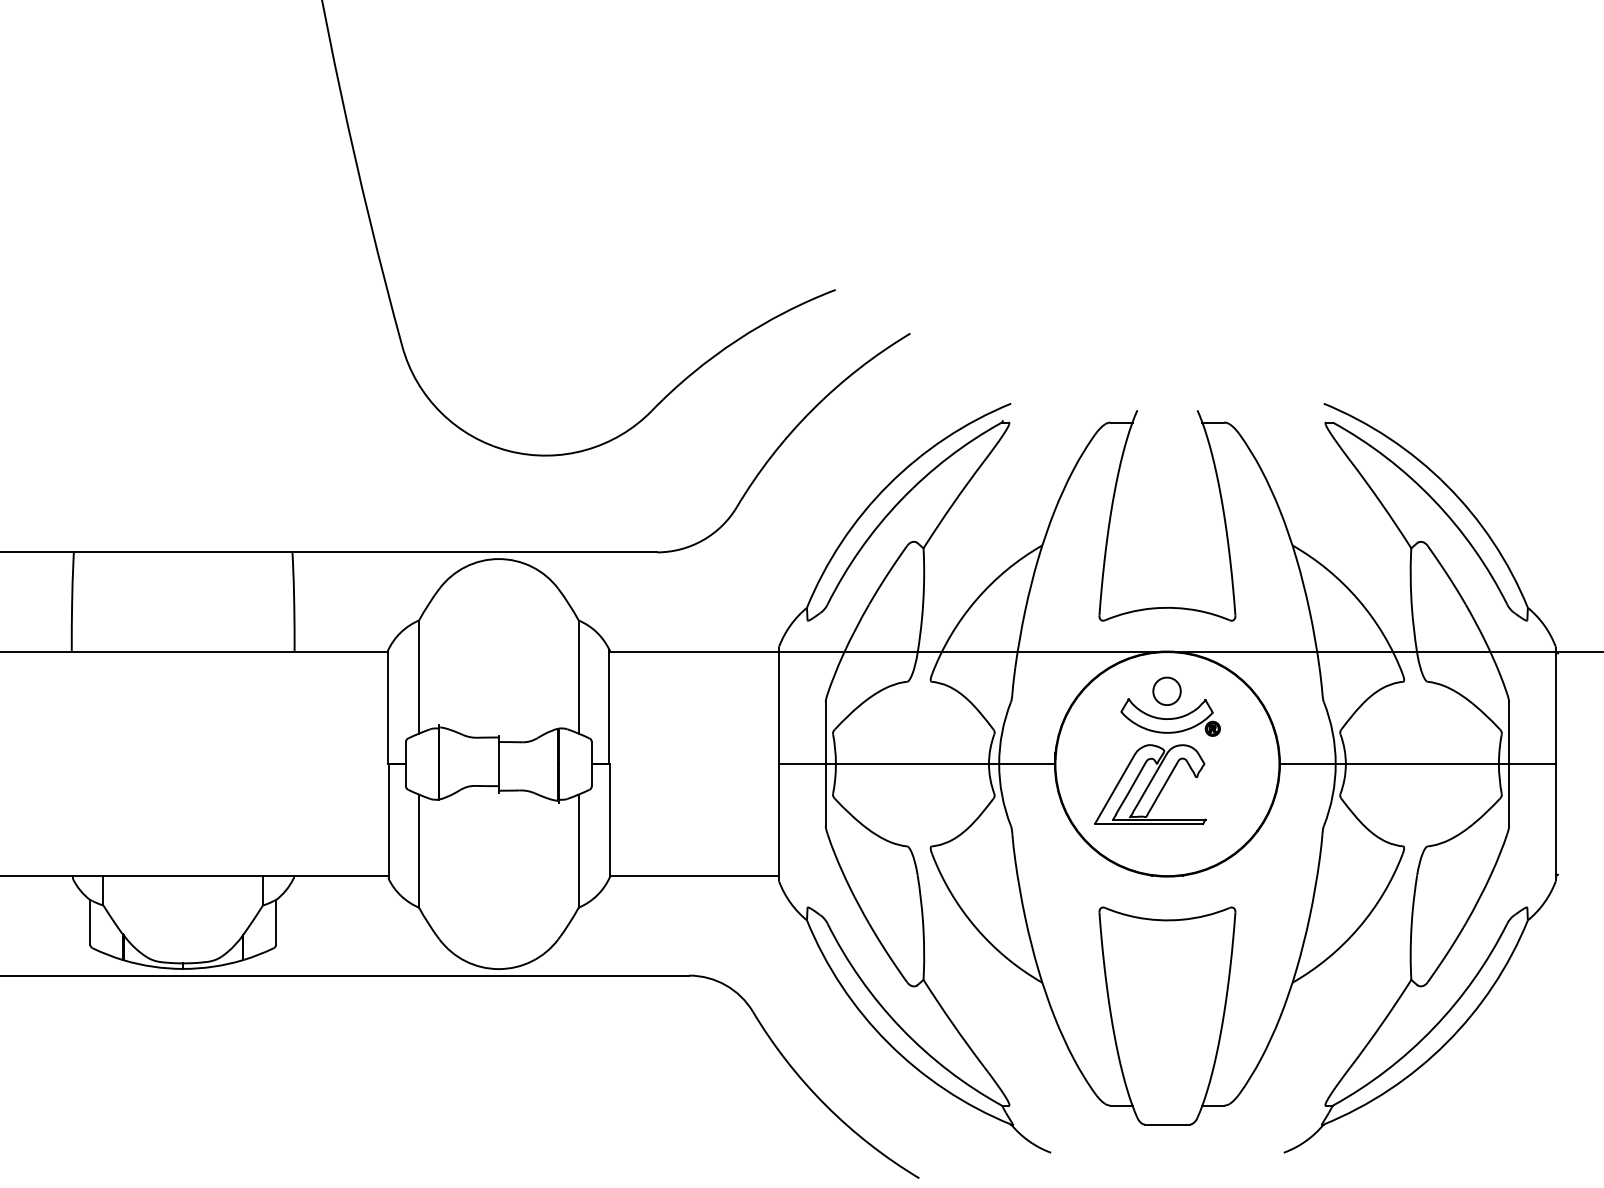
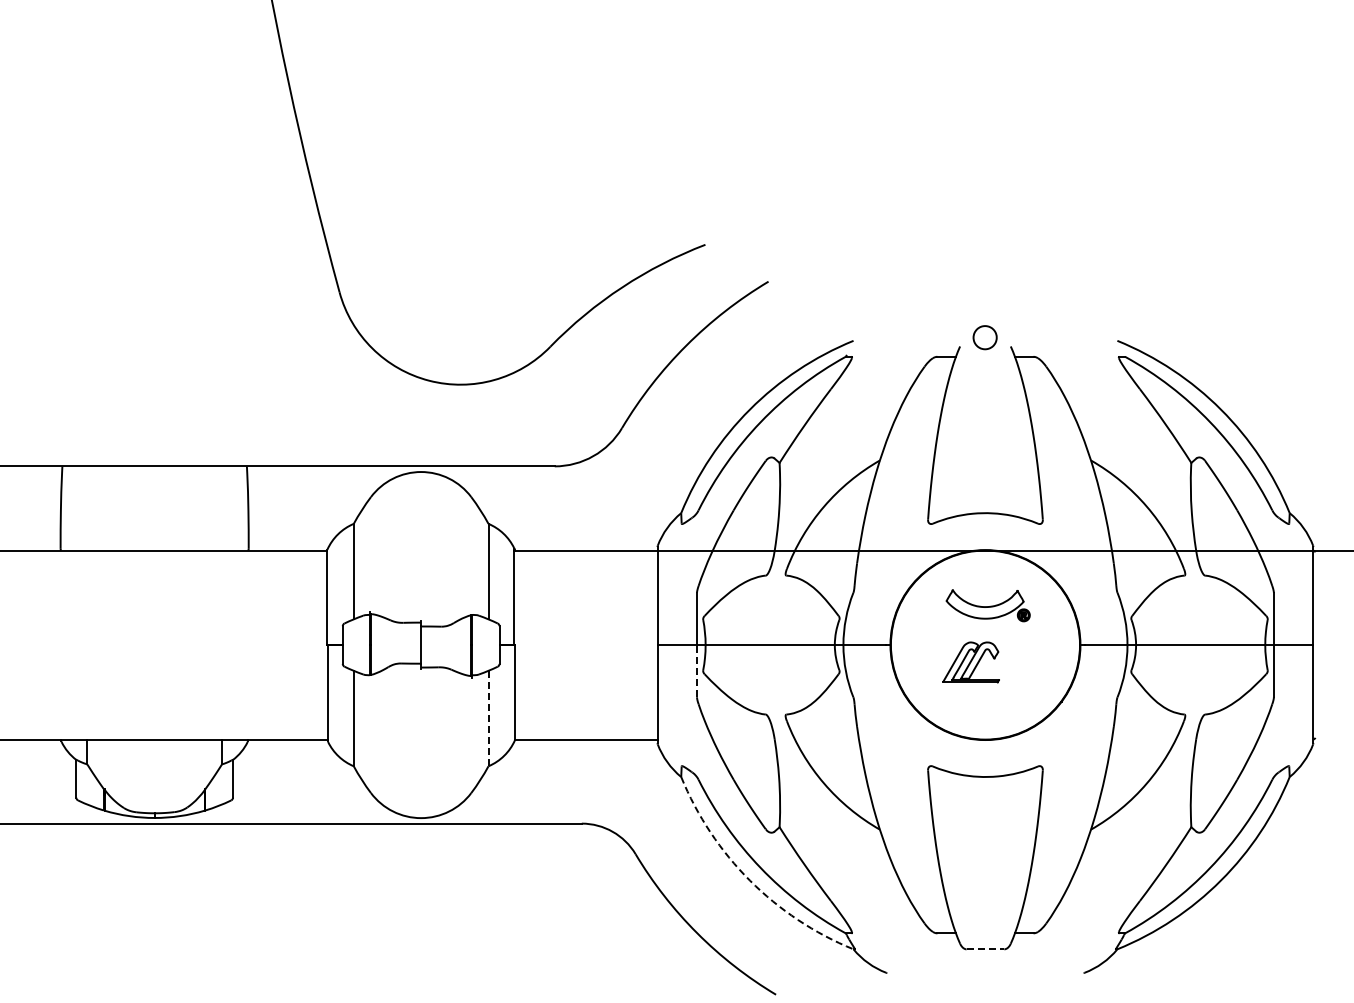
part: (1166, 691) -> (984, 337), moved
part: (1149, 784) -> (970, 662), size x0.6
line: (826, 794) -> (697, 670), solid -> dashed
line: (578, 851) -> (488, 718), solid -> dashed
arc: (887, 1043) -> (749, 880), solid -> dashed
line: (1167, 1124) -> (985, 949), solid -> dashed

